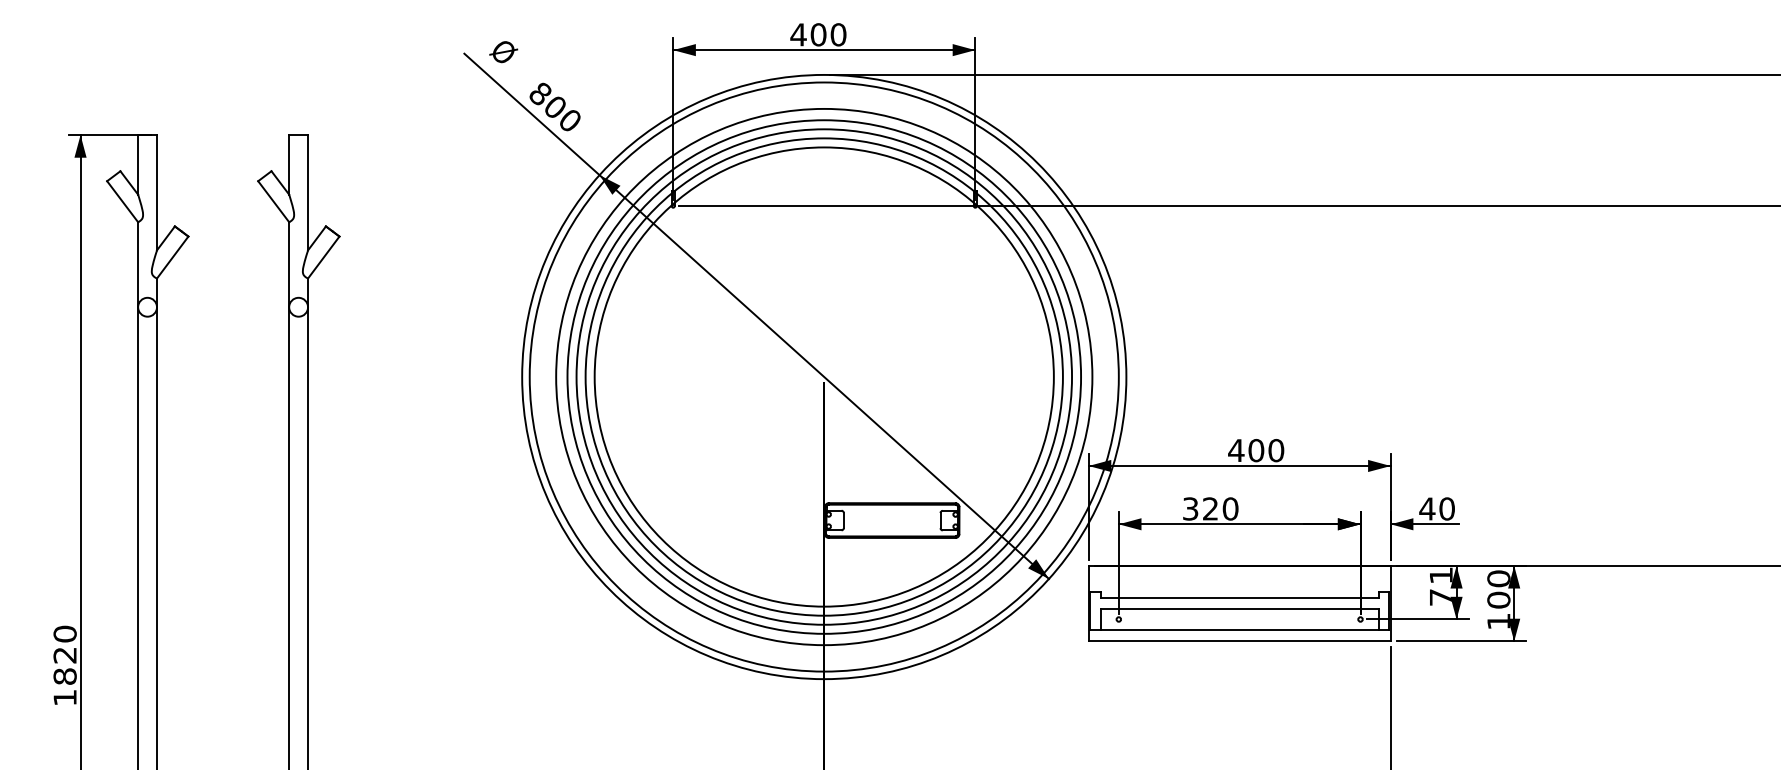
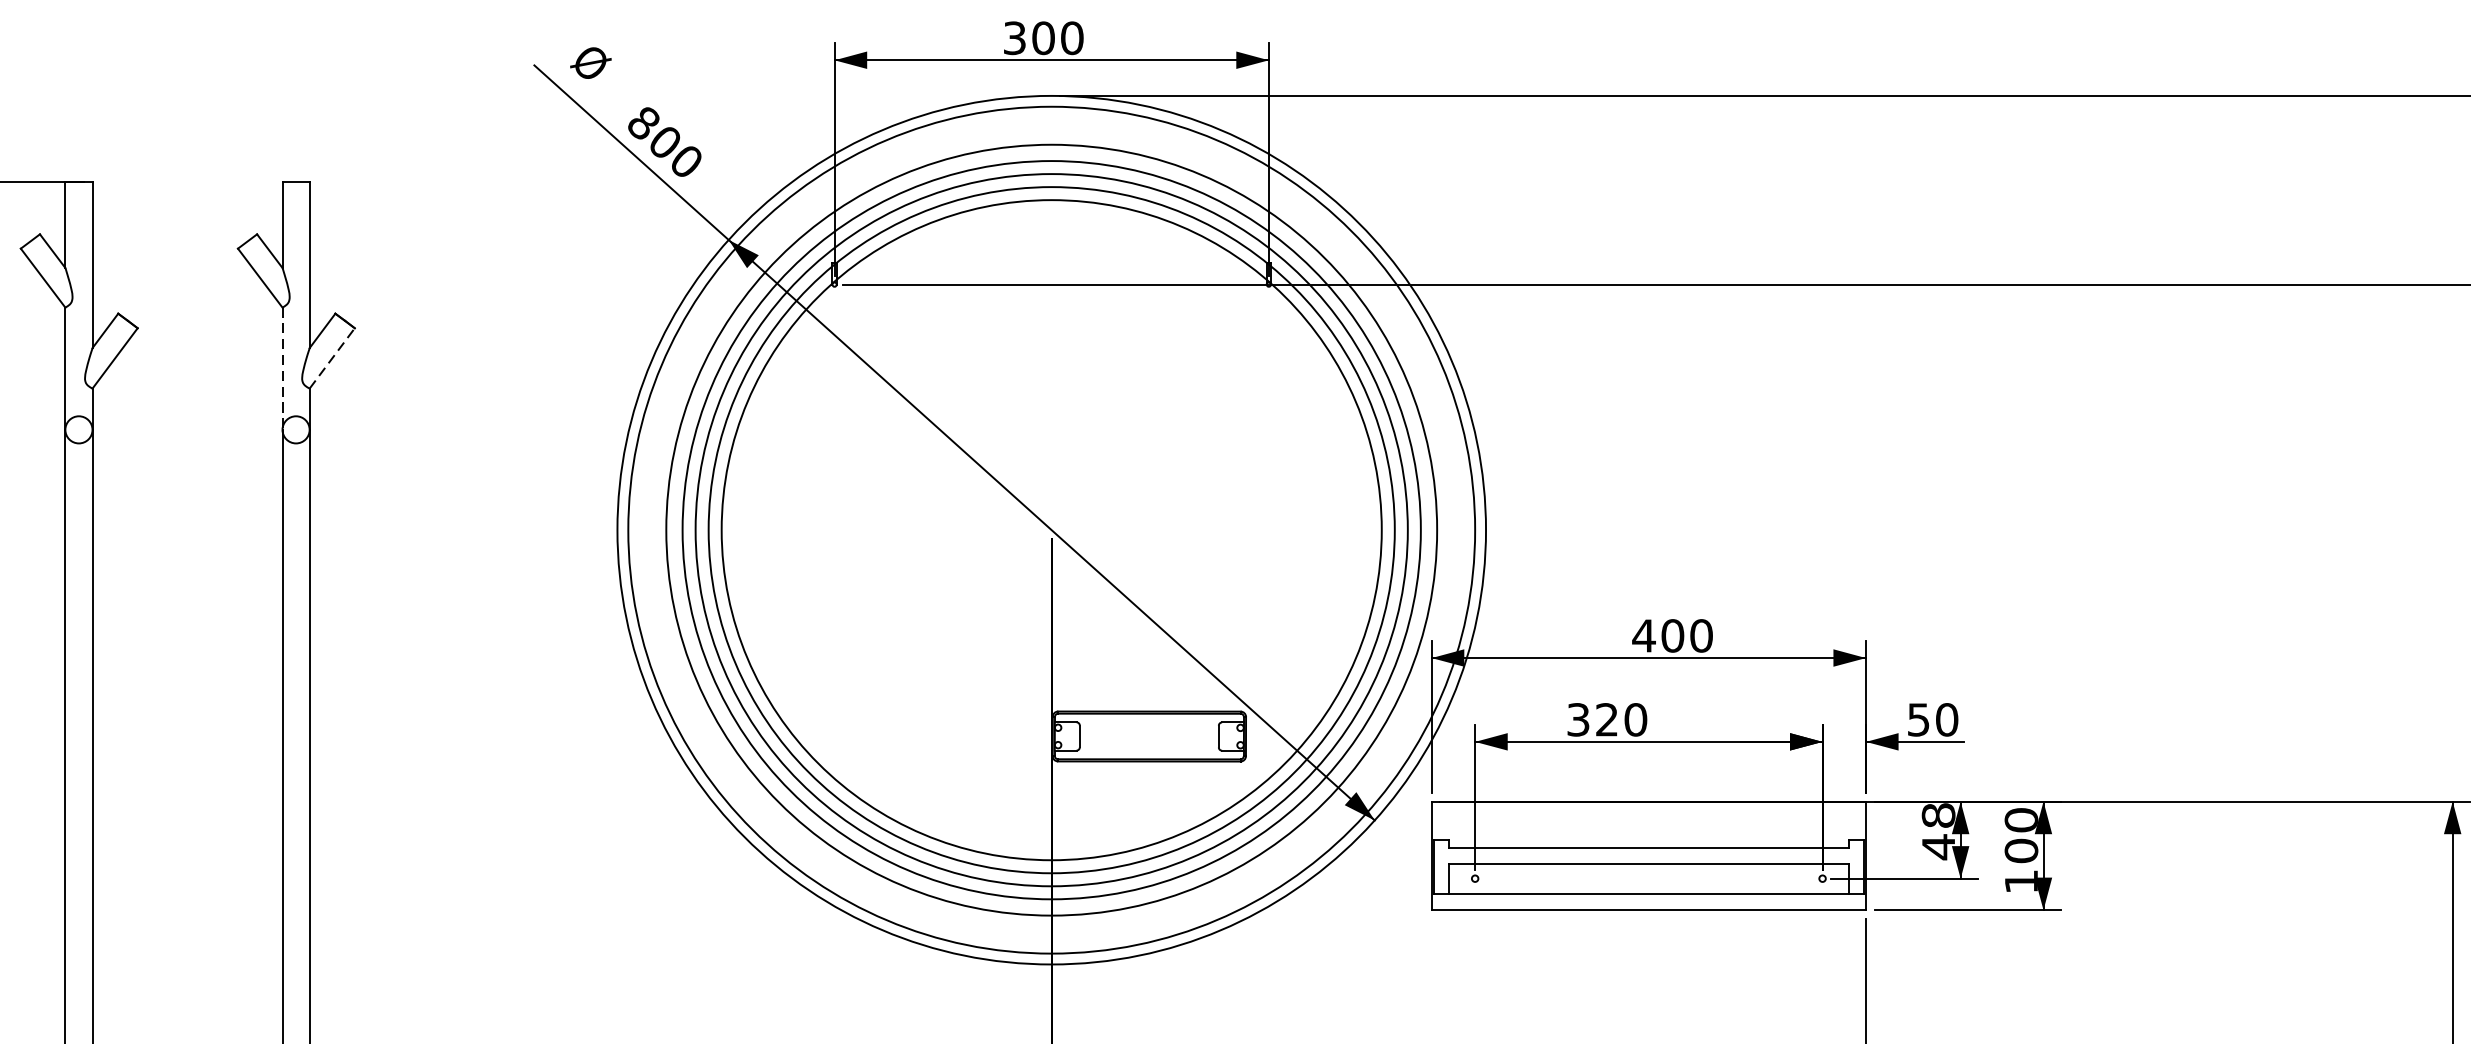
text: (798, 34) -> (1014, 37), 400 -> 300
line: (324, 257) -> (333, 358), solid -> dashed
line: (289, 264) -> (282, 368), solid -> dashed
text: (1427, 508) -> (1918, 719), 40 -> 50
text: (1440, 586) -> (1937, 831), 71 -> 48

